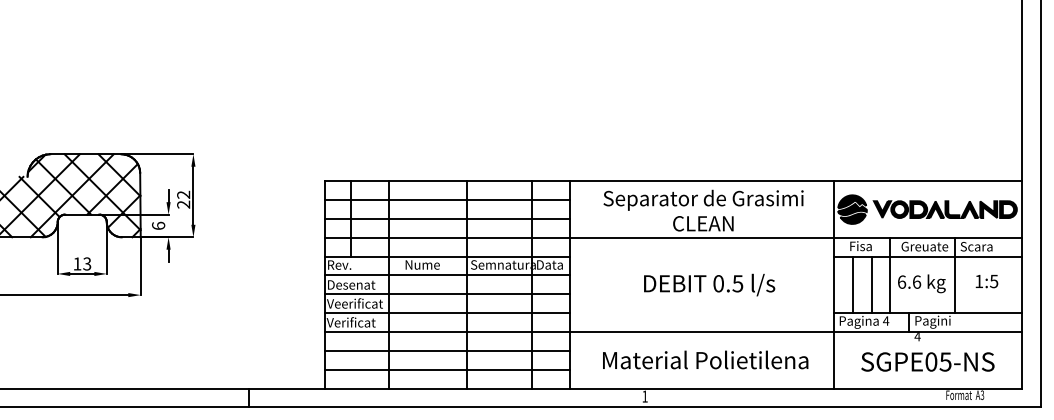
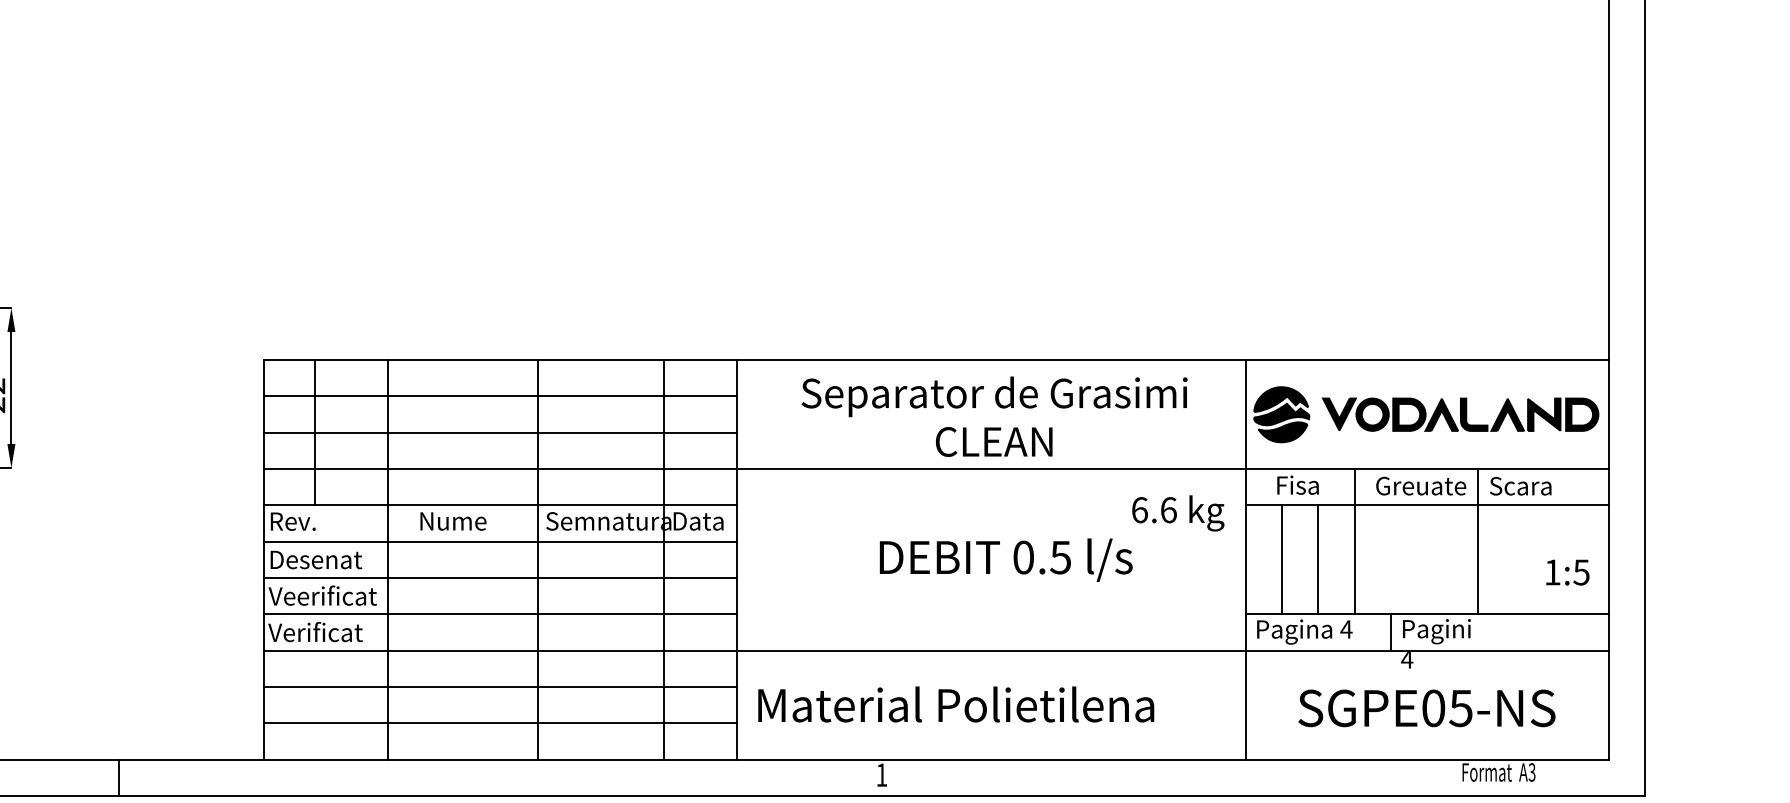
text: (986, 281) -> (1566, 572), moved
text: (921, 283) -> (1177, 512), moved
text: (705, 359) -> (955, 703), moved

